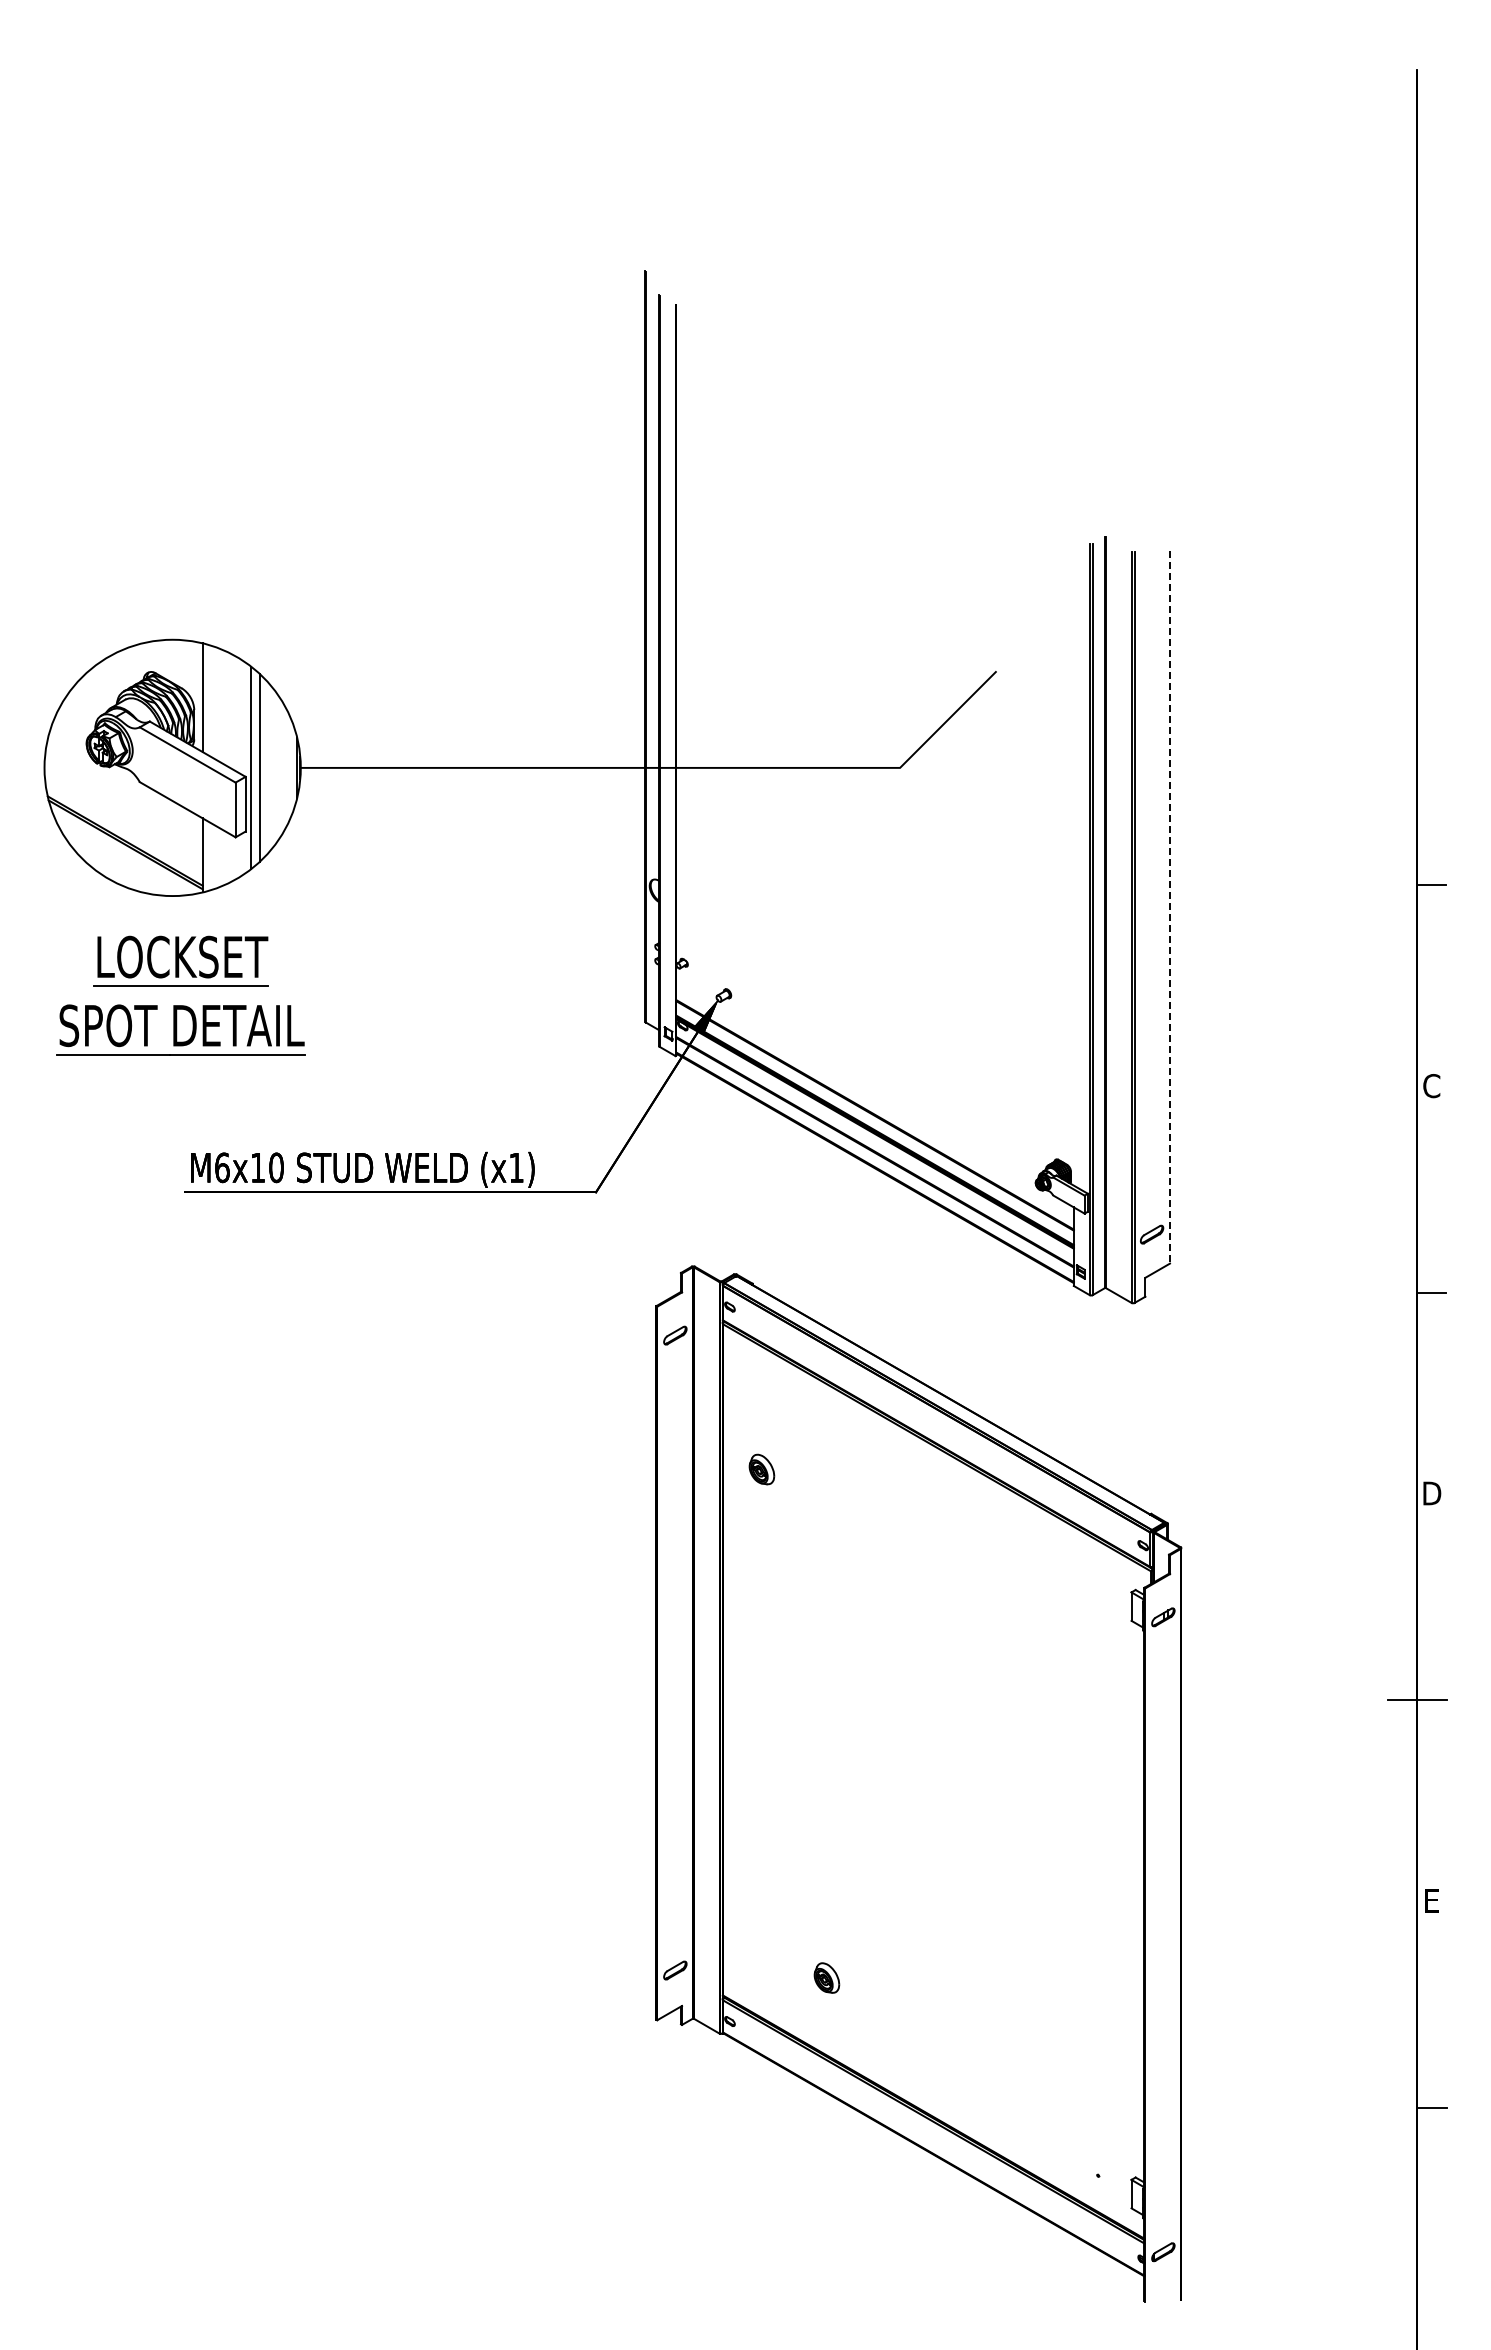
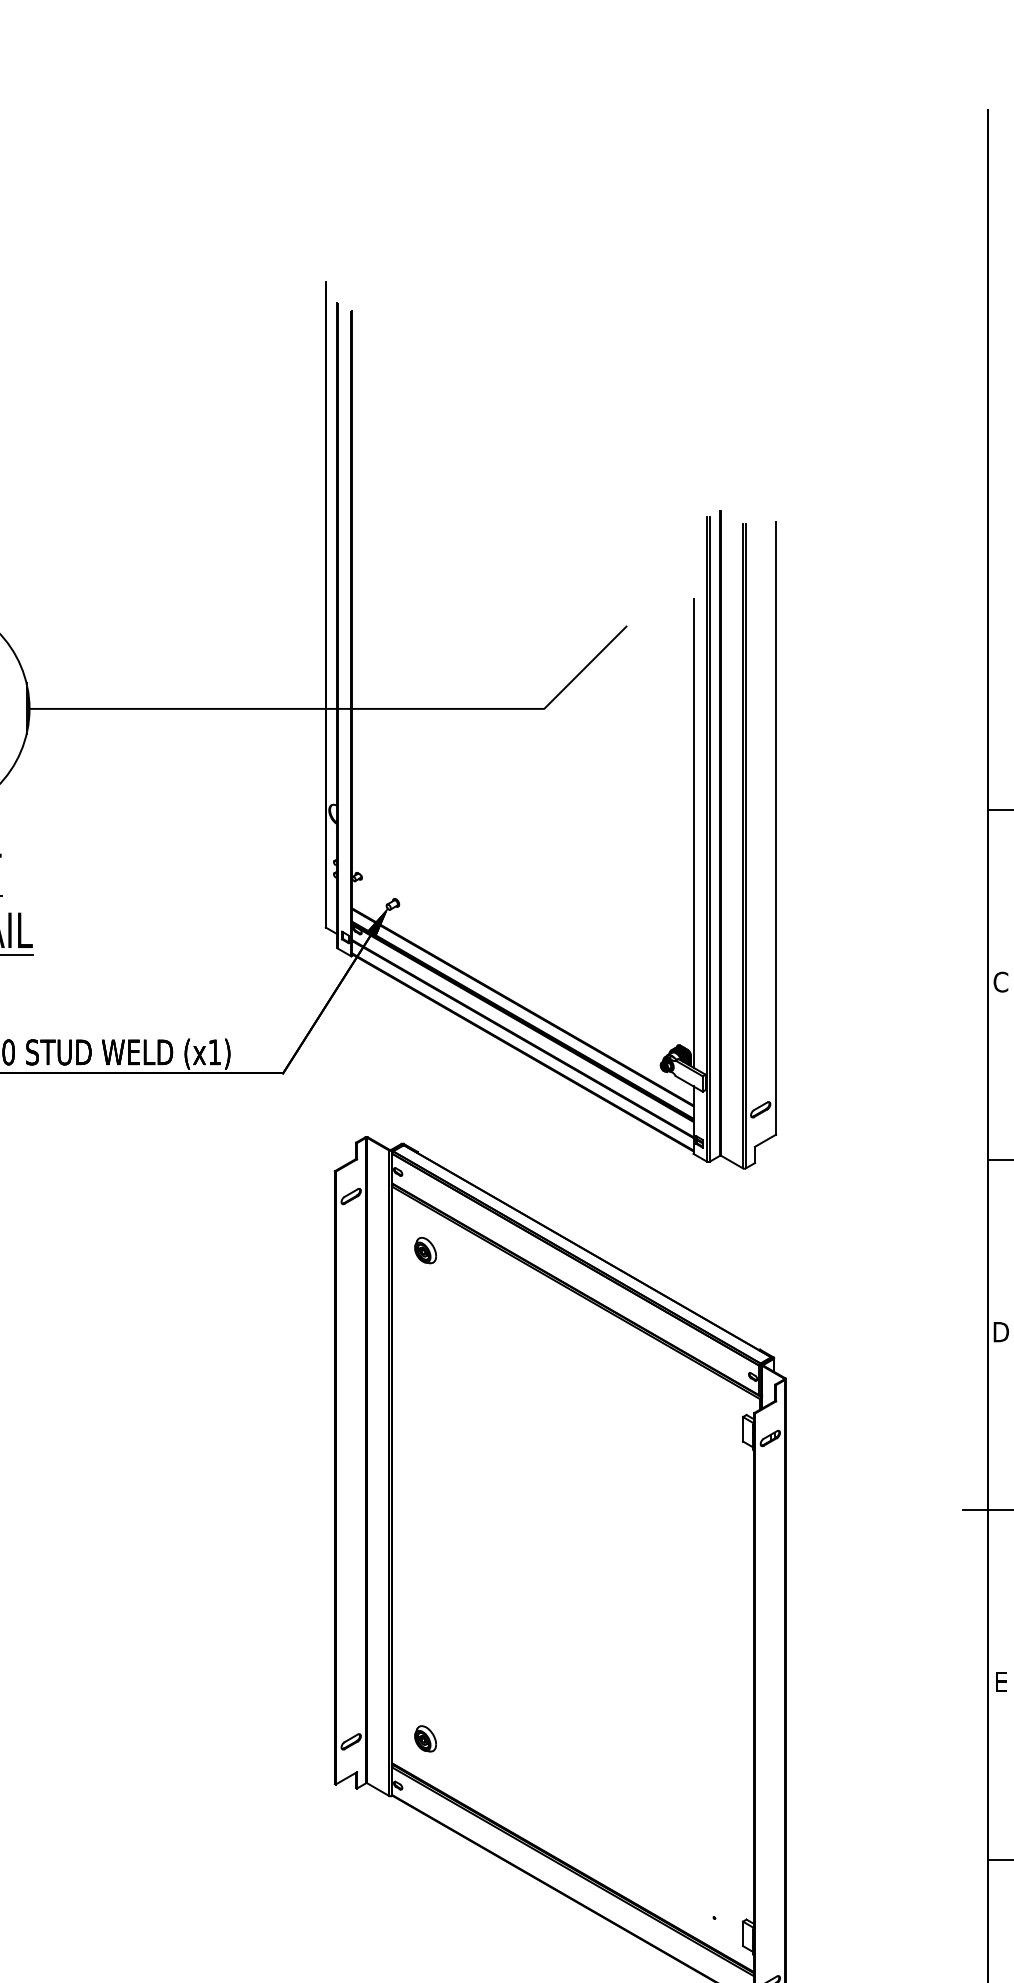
line: (1170, 907) -> (776, 828), dashed -> solid
line: (1073, 912) -> (693, 833), added
part: (761, 1469) -> (425, 1250), moved
part: (826, 1977) -> (425, 1738), moved

